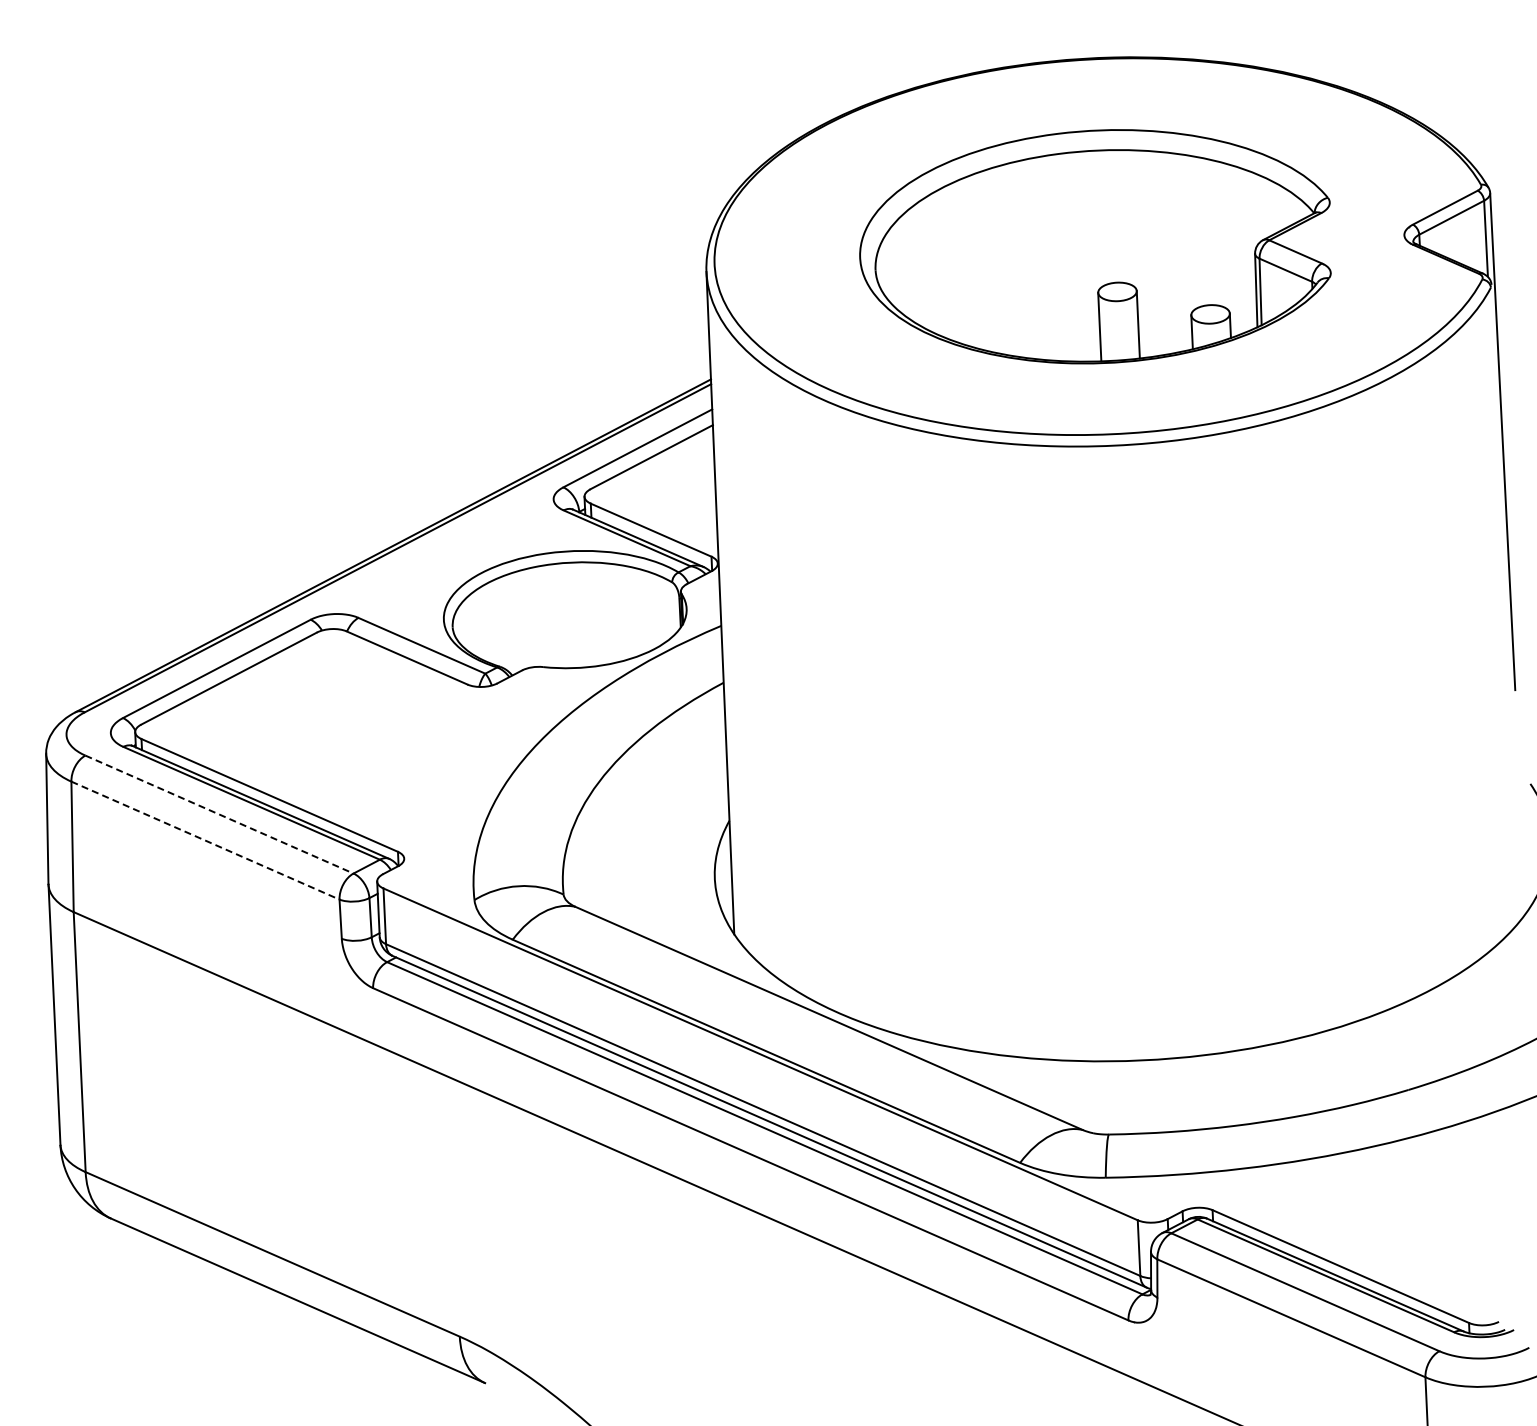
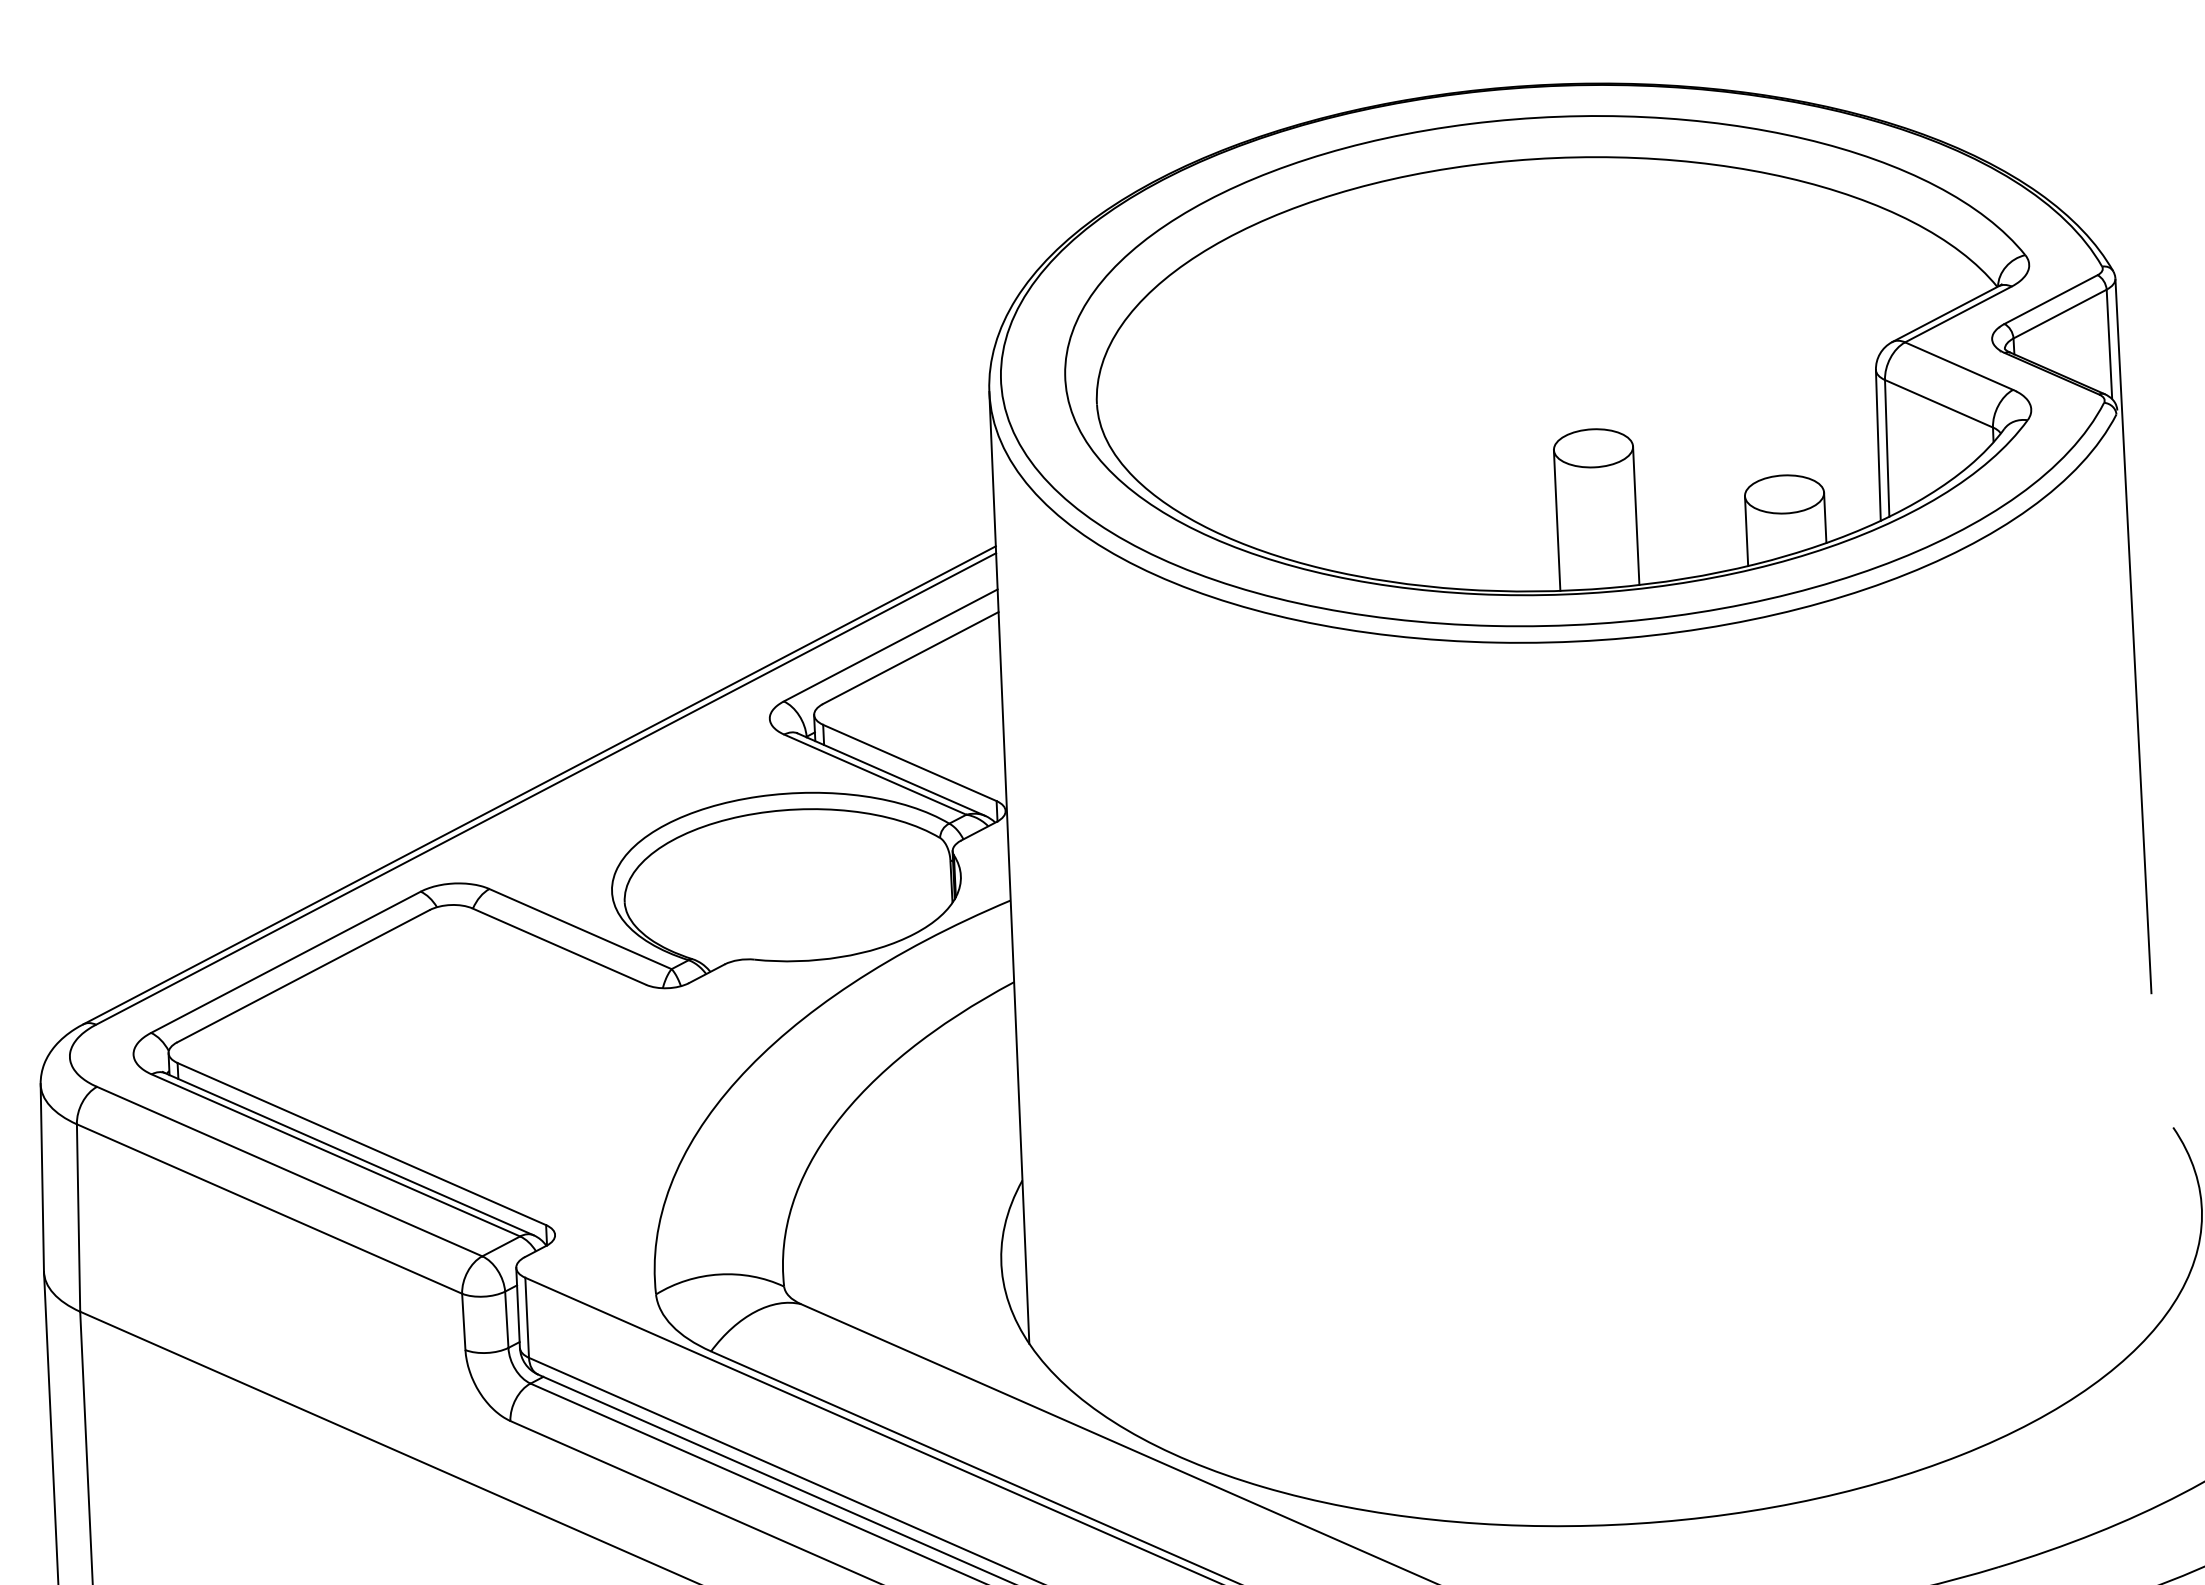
part: (1095, 246) -> (1548, 355), size x1.43
line: (219, 814) -> (289, 1171), dashed -> solid
line: (205, 840) -> (269, 1208), dashed -> solid

